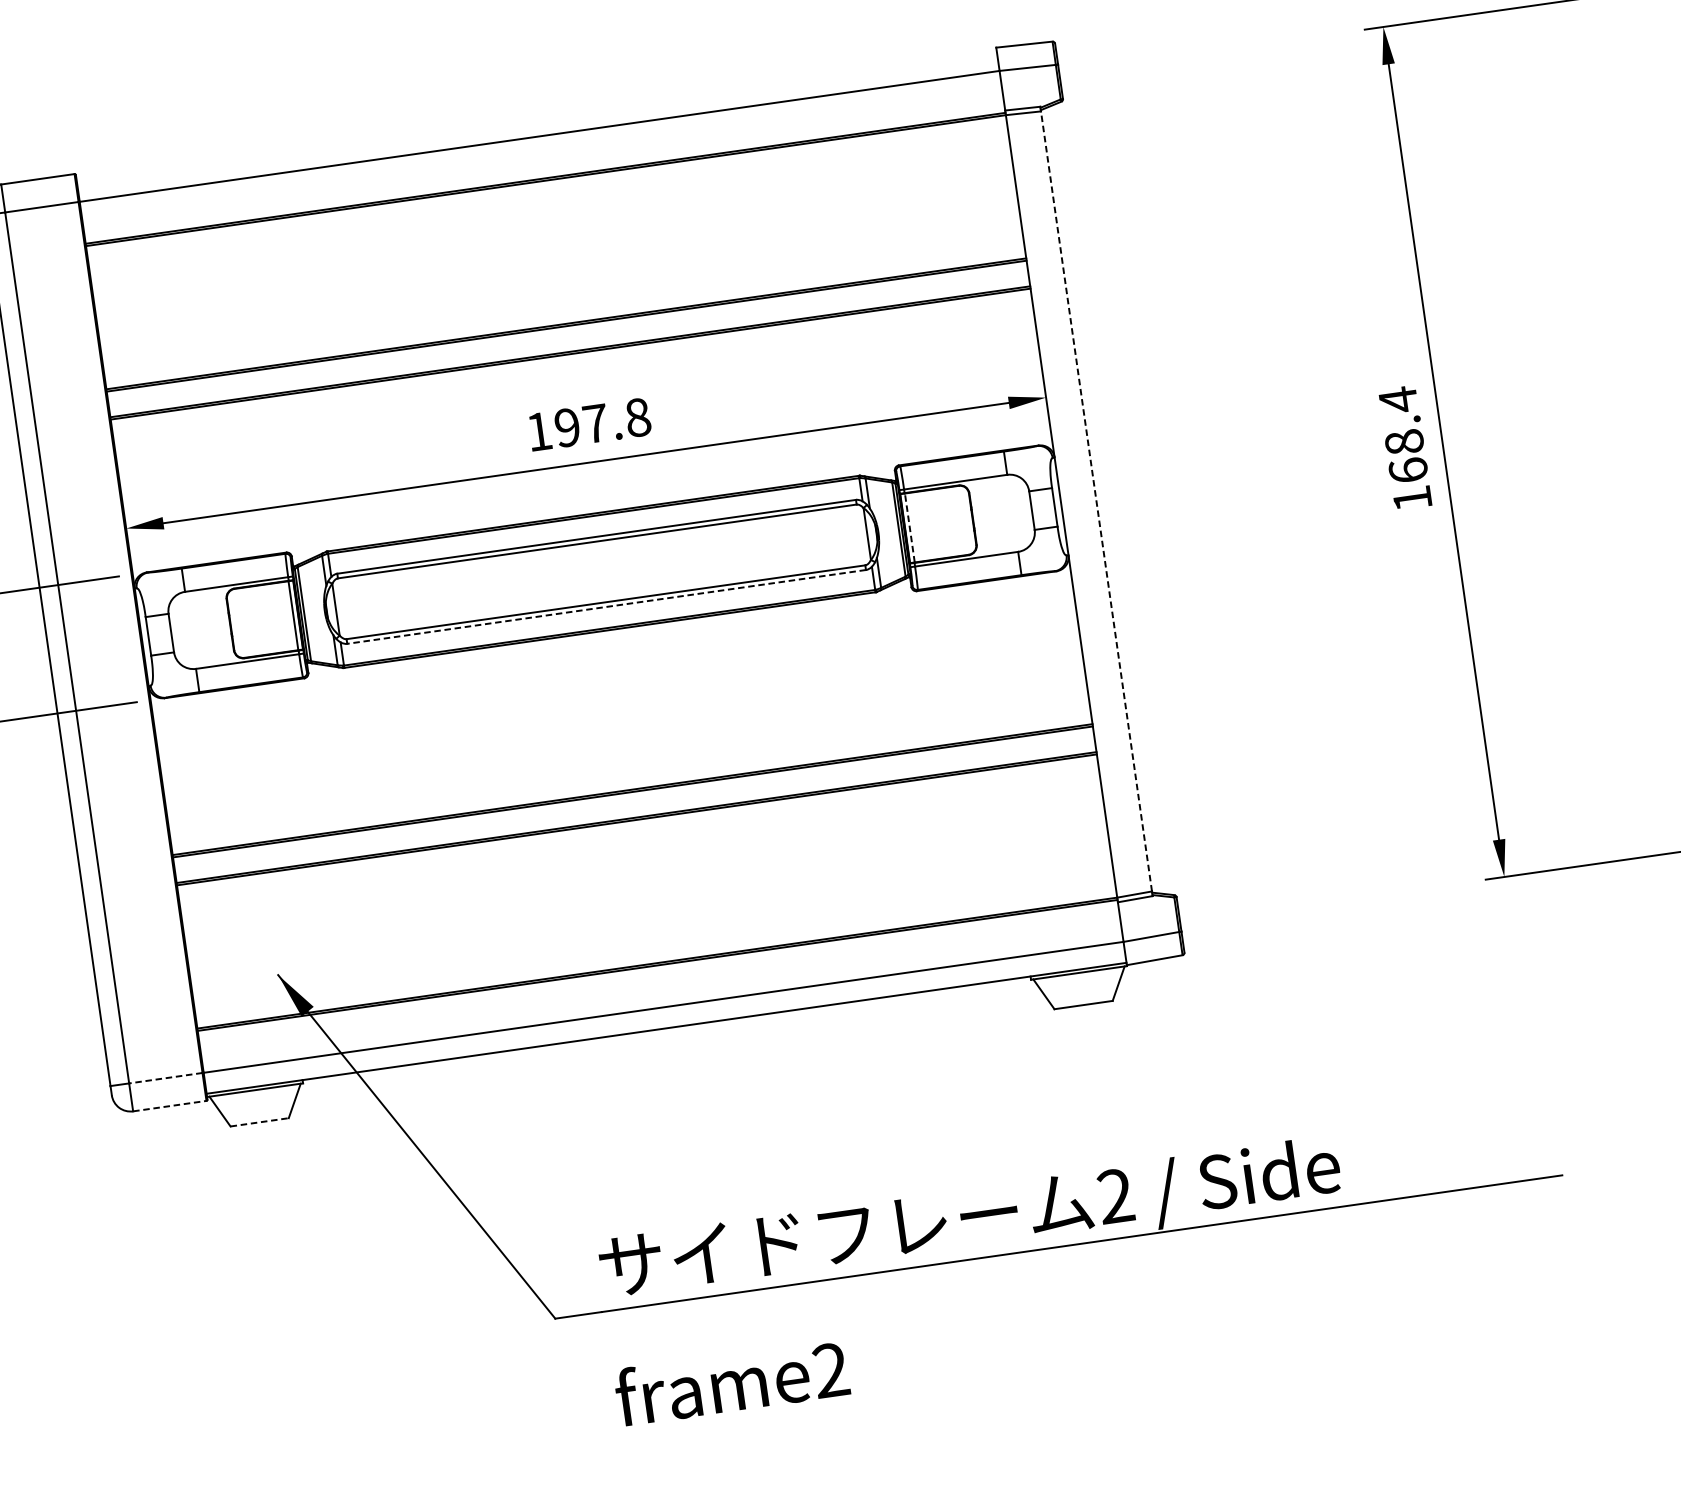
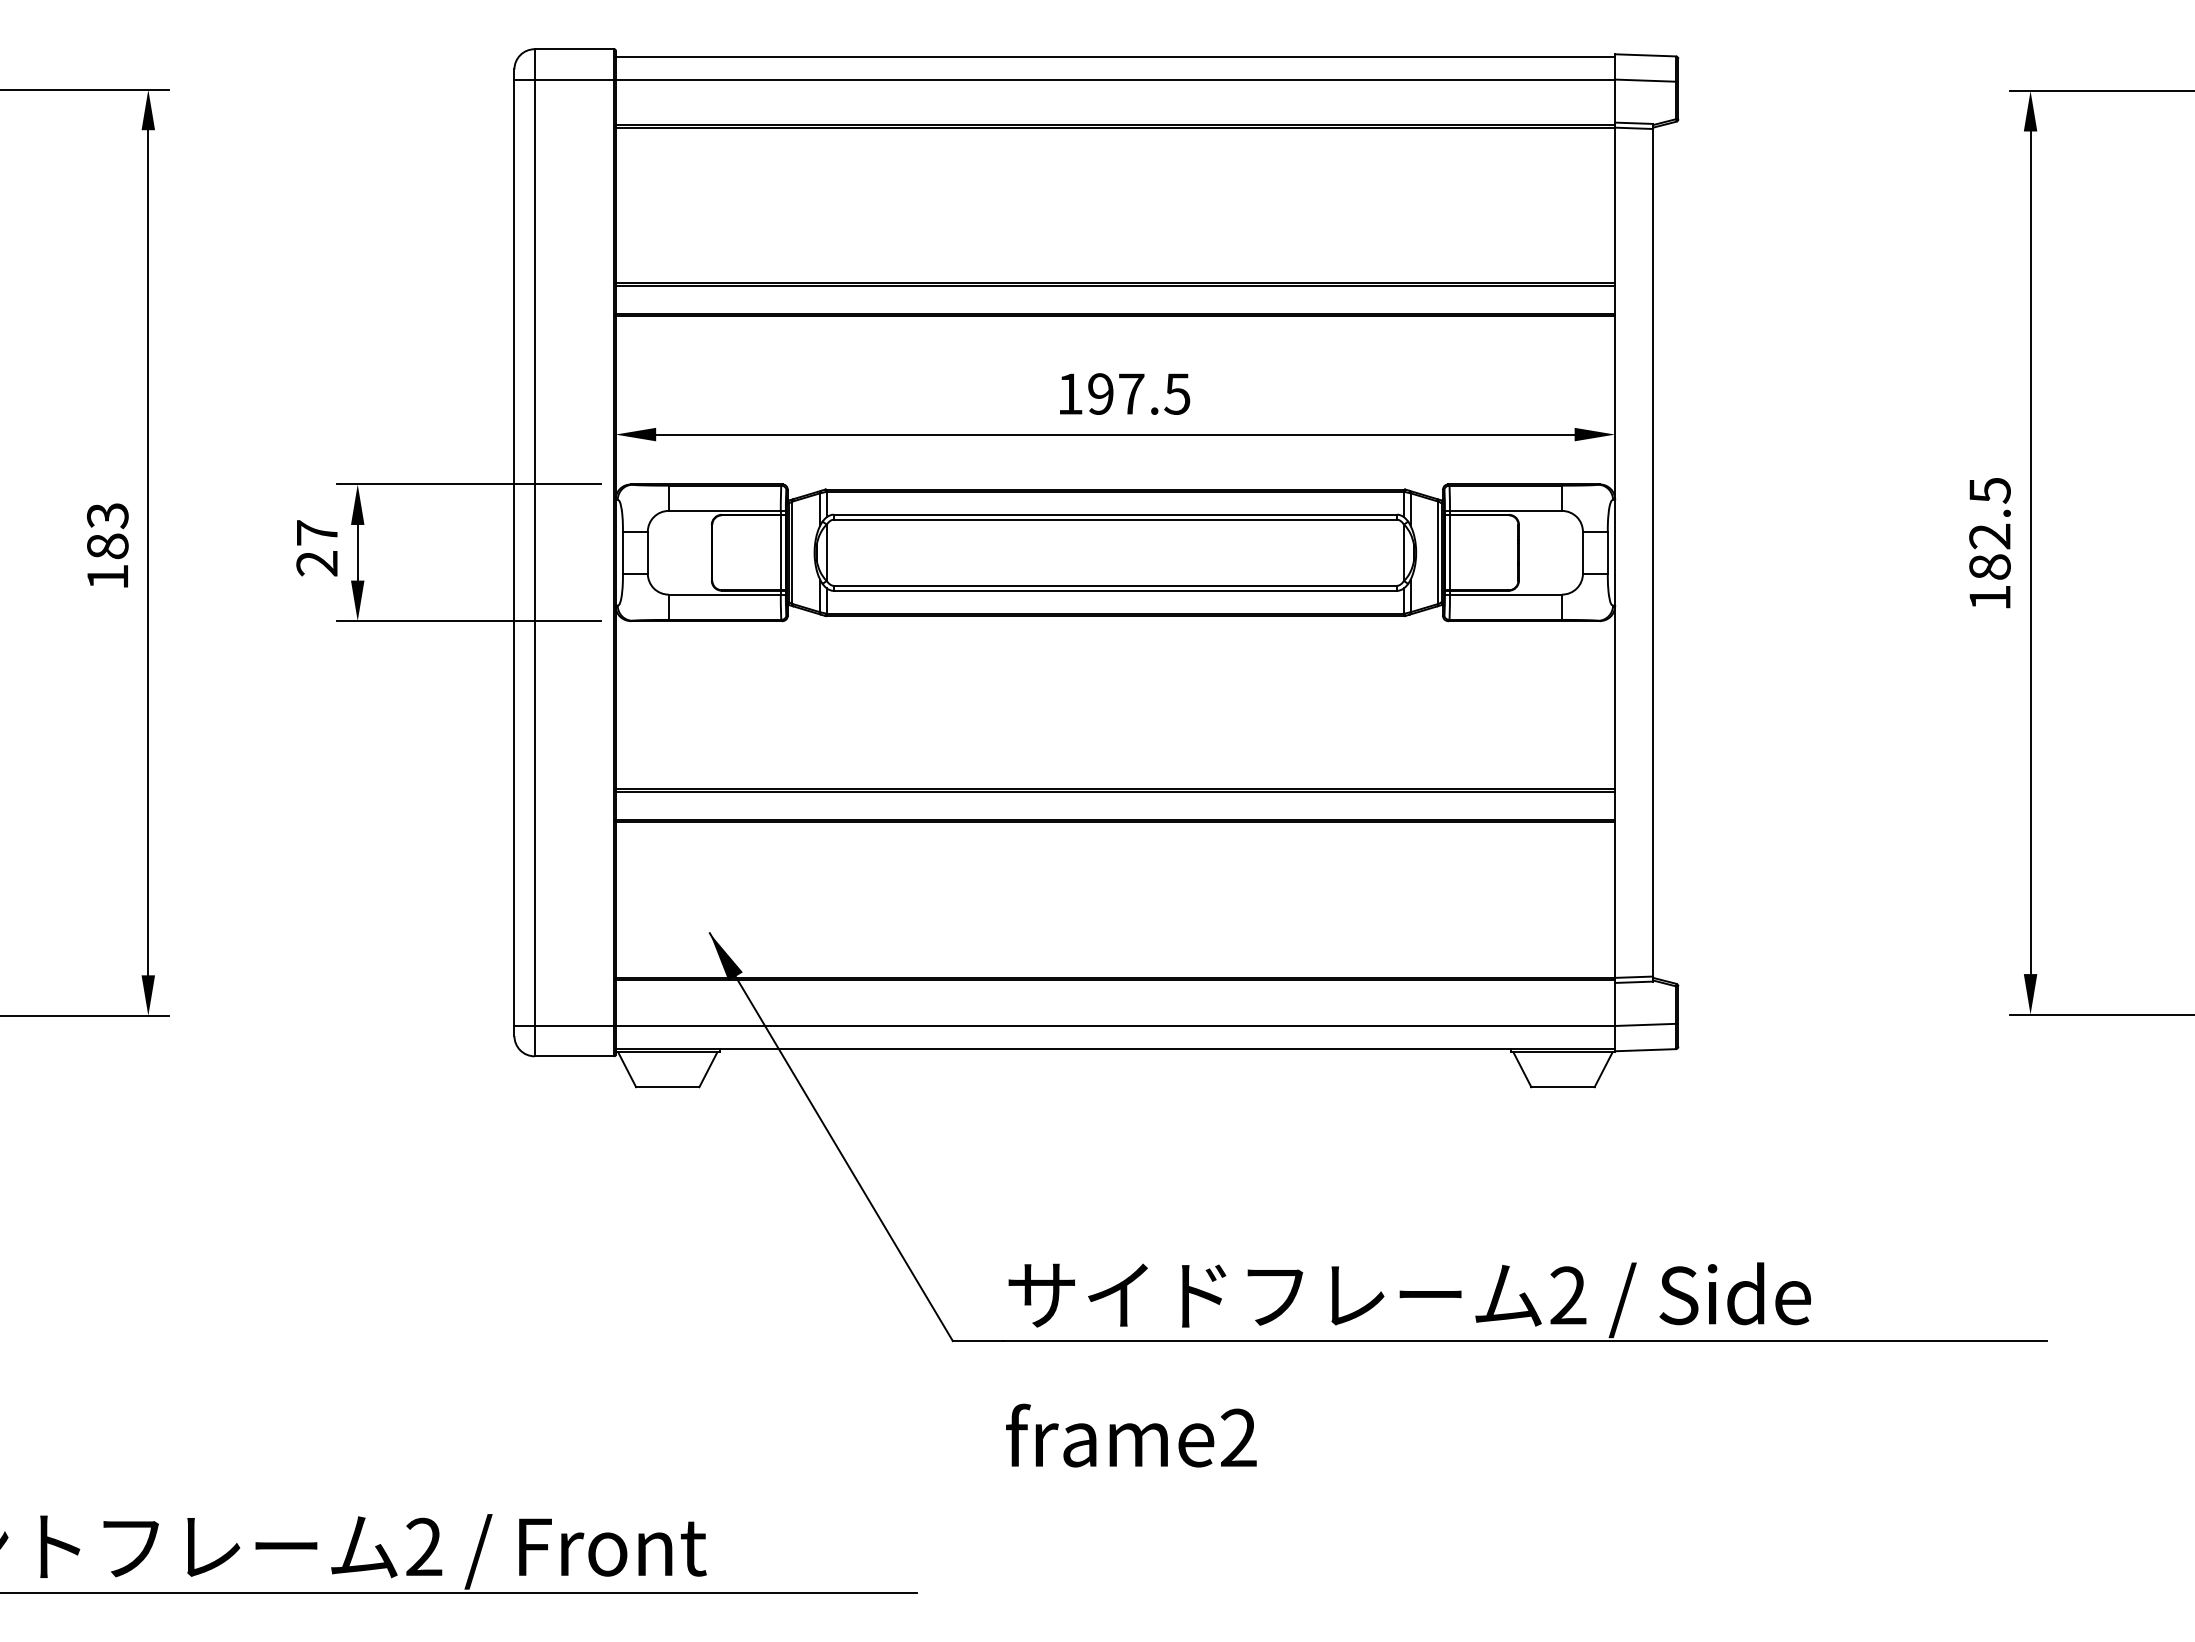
line: (536, 115) -> (1115, 56), added
text: (637, 417) -> (1177, 393), 197.8 -> 197.5
text: (1402, 434) -> (1989, 527), 168.4 -> 182.5
line: (1096, 501) -> (1653, 552), dashed -> solid
line: (910, 527) -> (1450, 552), dashed -> solid
line: (606, 606) -> (1115, 590), dashed -> solid
line: (165, 1077) -> (574, 1025), dashed -> solid
line: (169, 1106) -> (574, 1056), dashed -> solid
line: (259, 1122) -> (667, 1087), dashed -> solid

